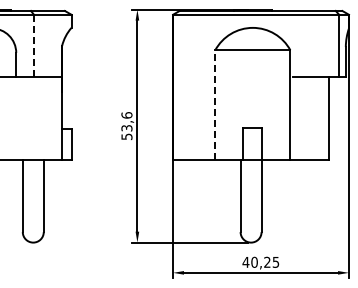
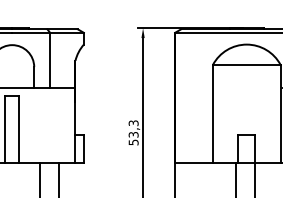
line: (34, 45) -> (50, 60), dashed -> solid
line: (215, 104) -> (213, 113), dashed -> solid
text: (126, 115) -> (133, 123), 53,6 -> 53,3

